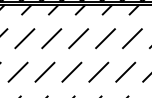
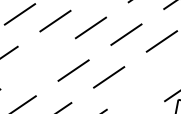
line: (44, 71) -> (37, 62), removed
line: (125, 71) -> (144, 83), removed

